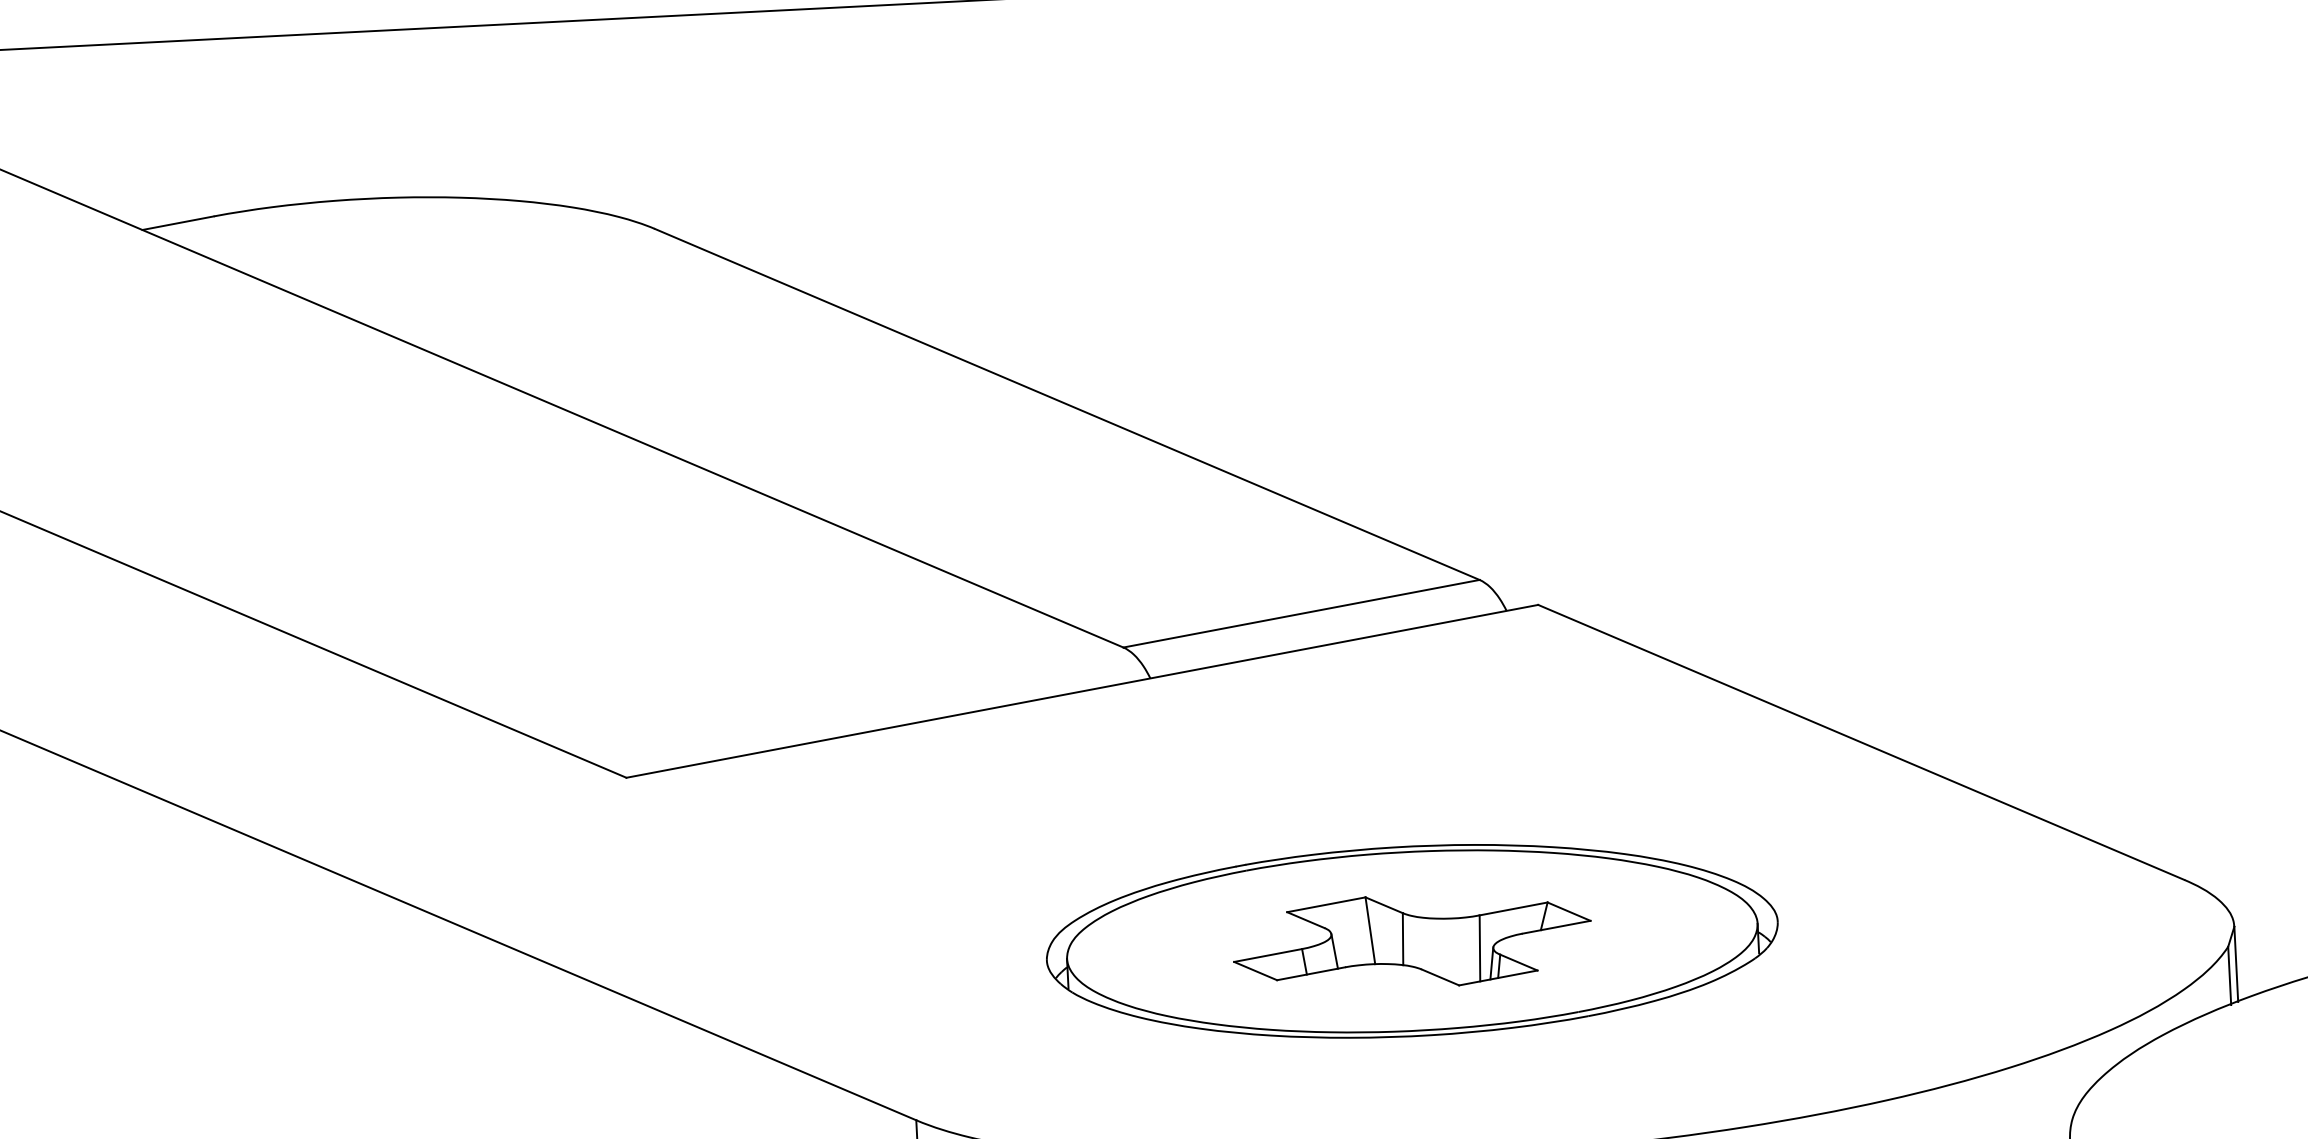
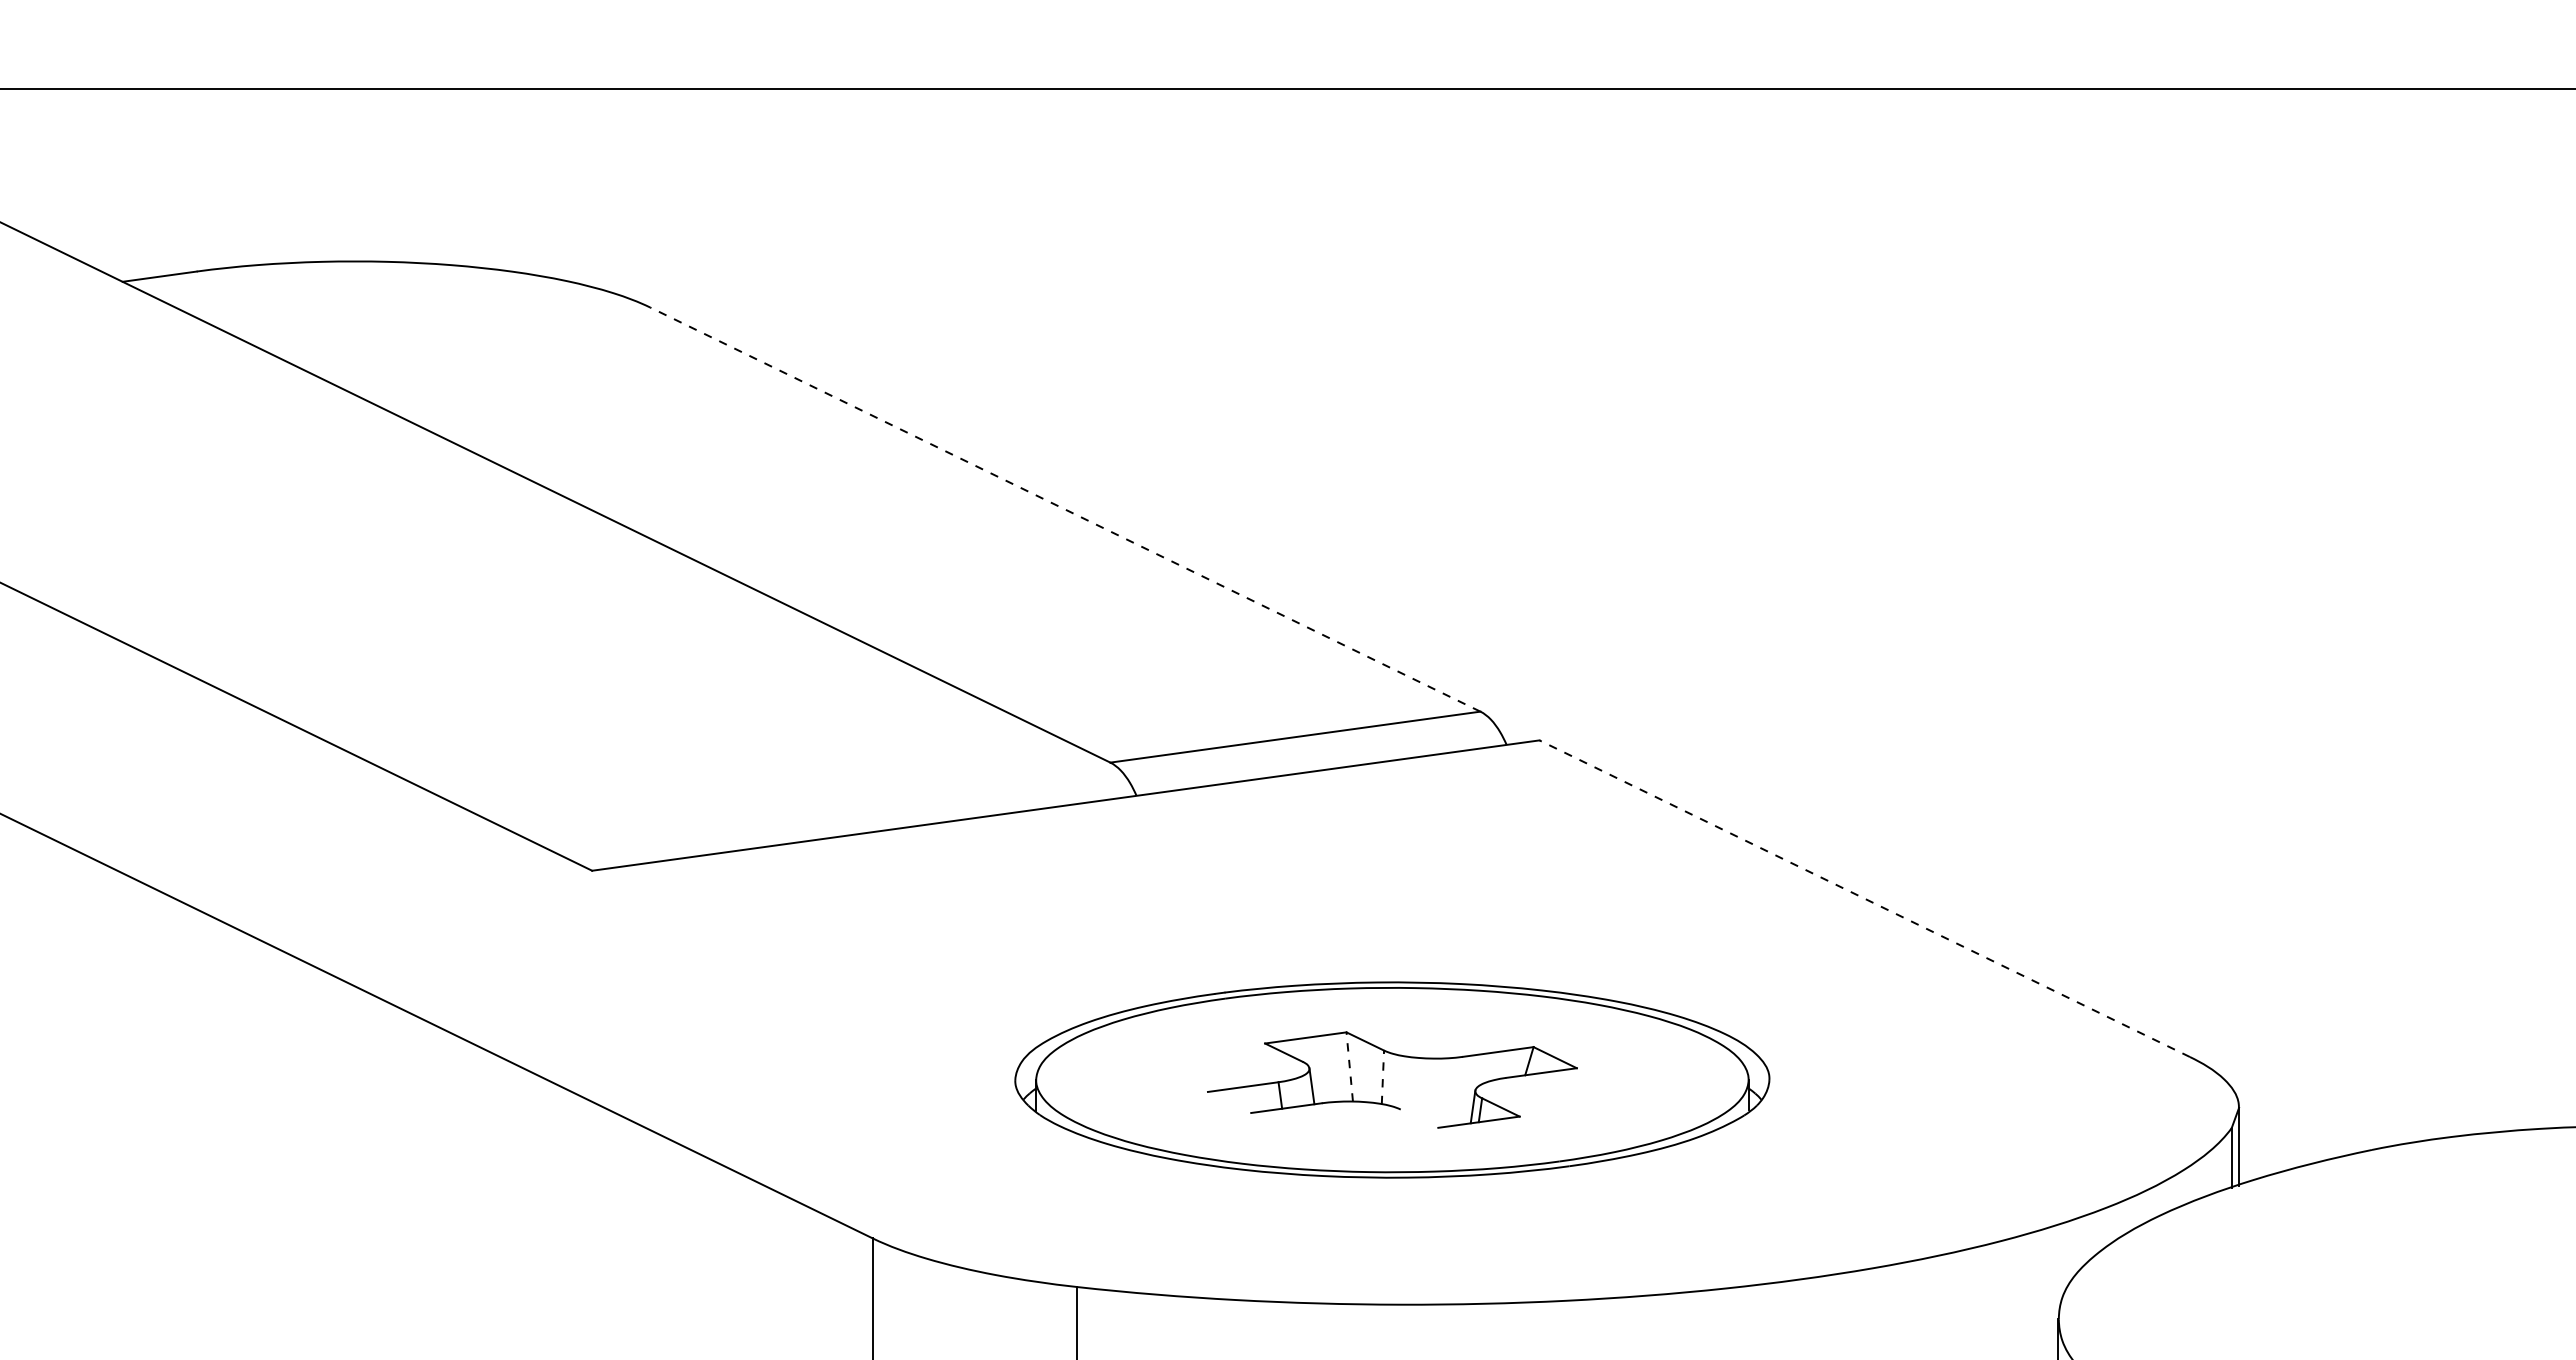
line: (1067, 404) -> (1065, 509), solid -> dashed
line: (1861, 742) -> (1864, 898), solid -> dashed
line: (1370, 930) -> (1349, 1066), solid -> dashed
line: (1402, 939) -> (1382, 1077), solid -> dashed
line: (1479, 948) -> (1461, 1090), removed
line: (1255, 971) -> (1229, 1102), removed
line: (1440, 977) -> (1419, 1118), removed

